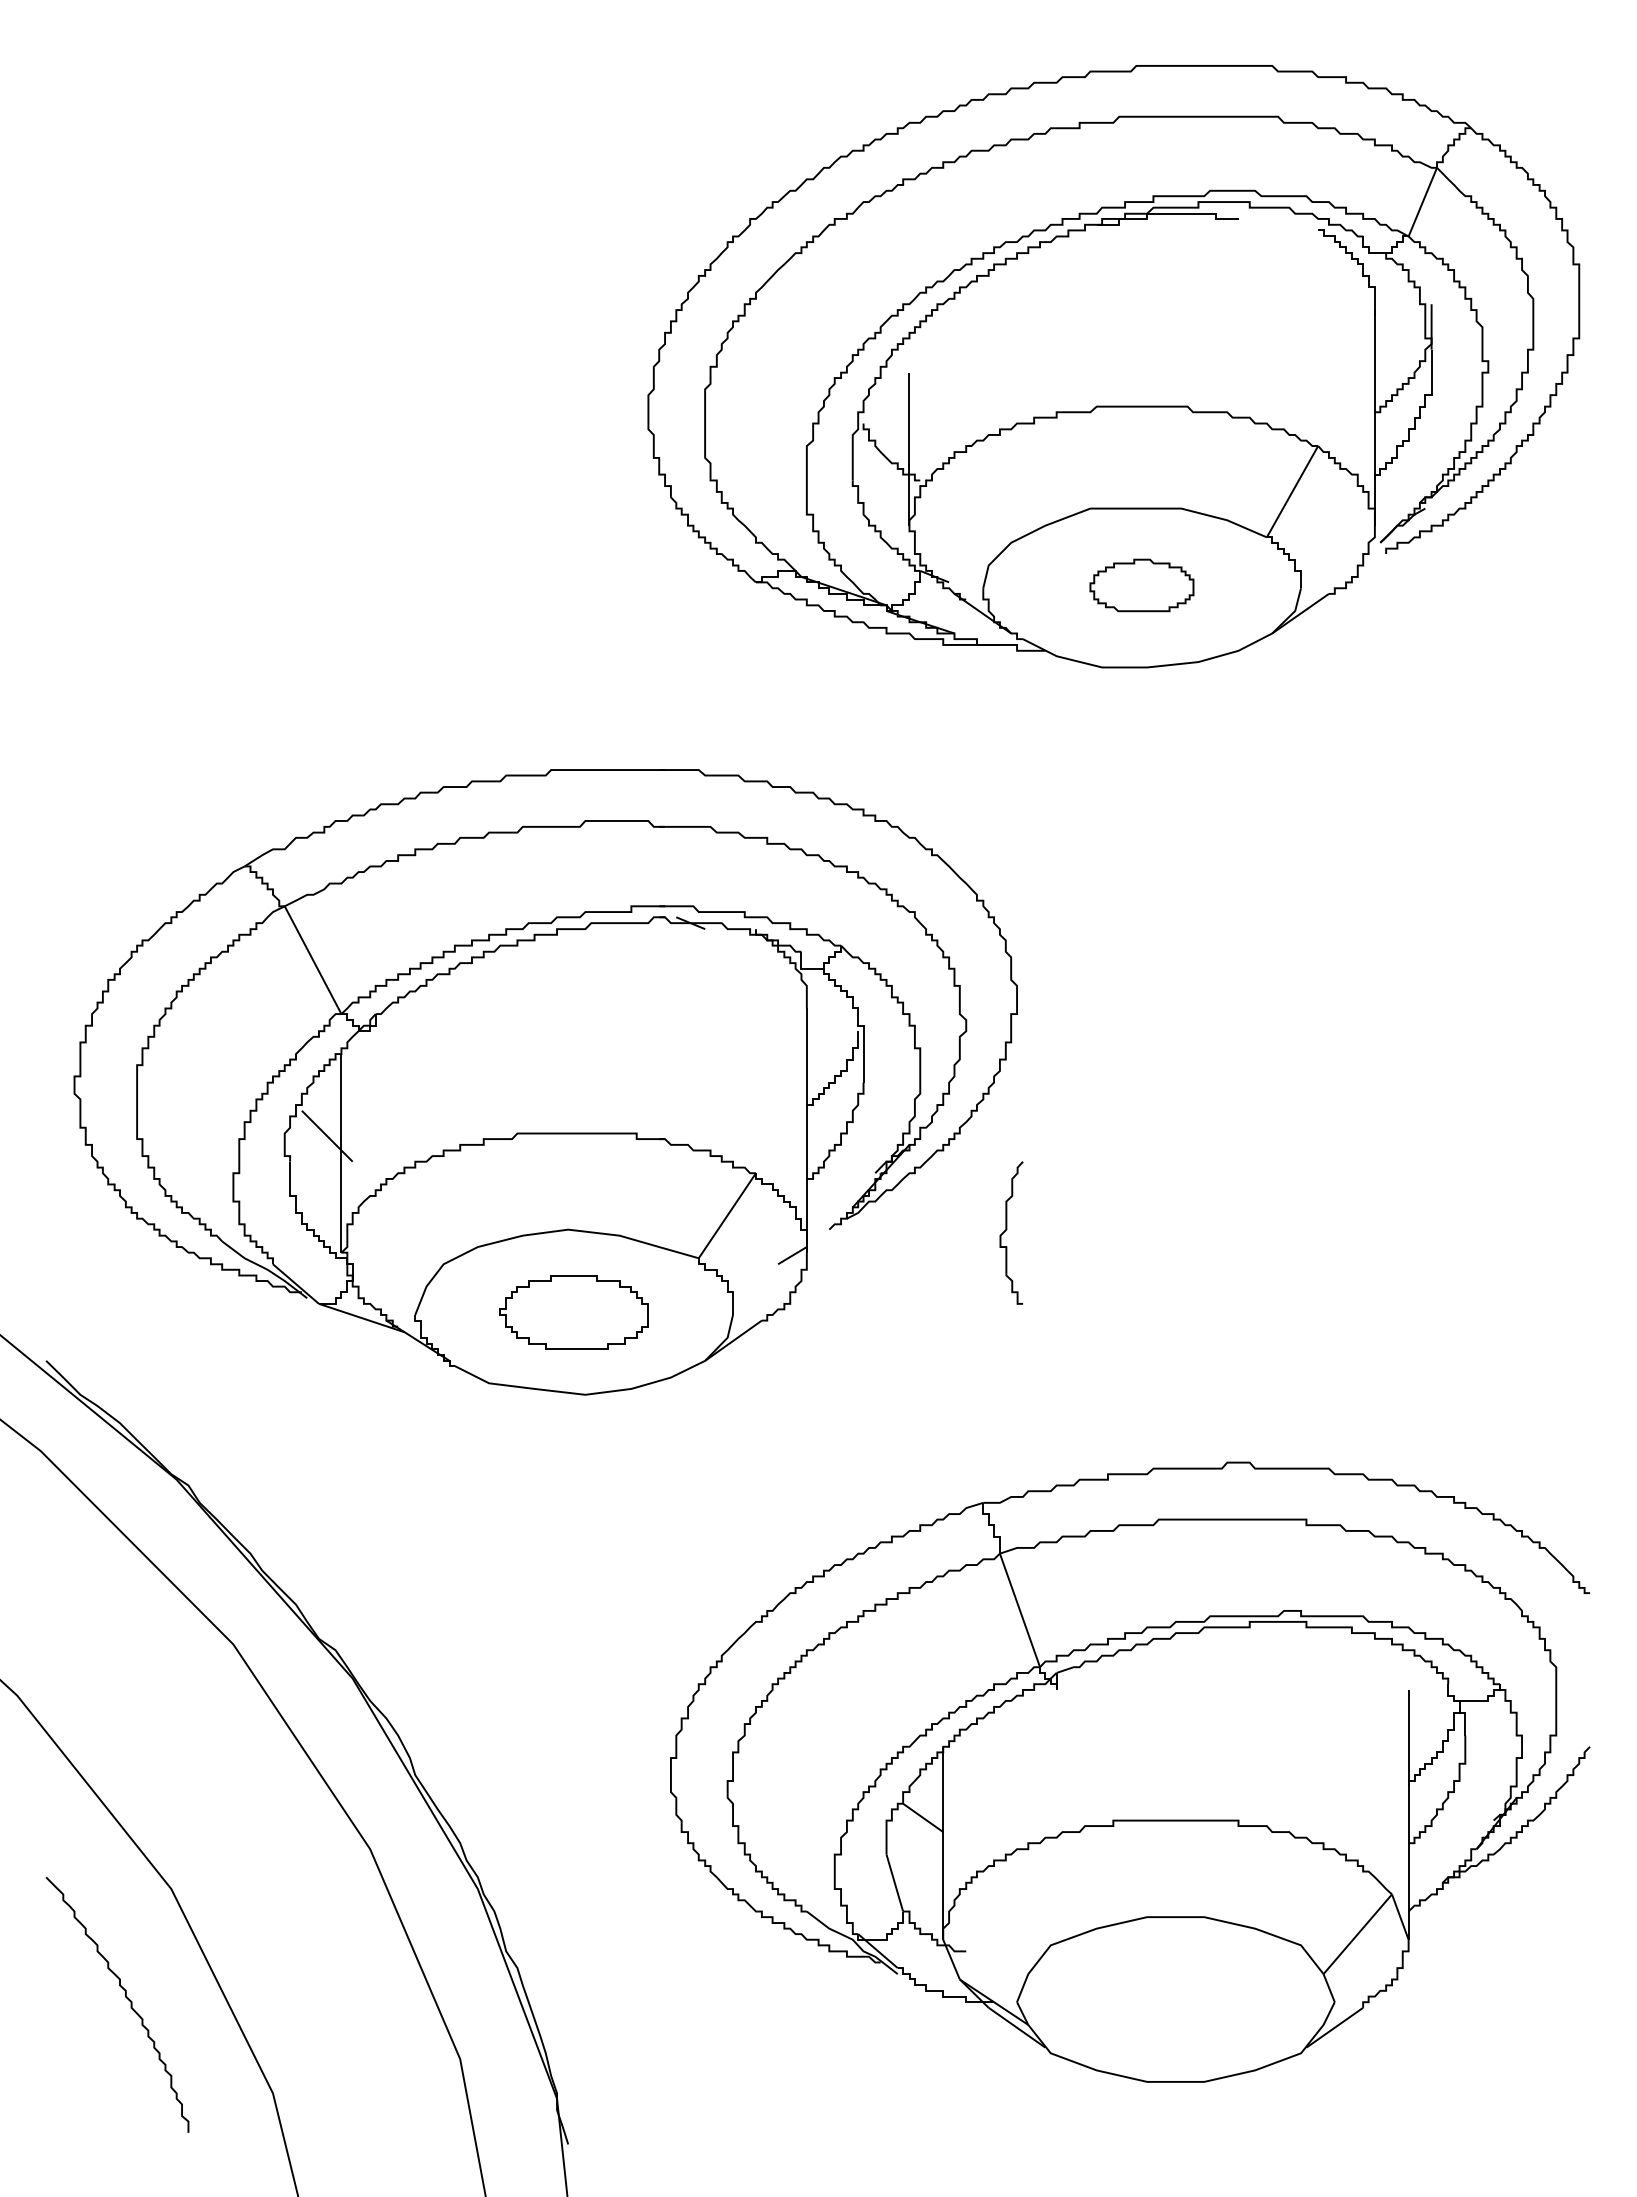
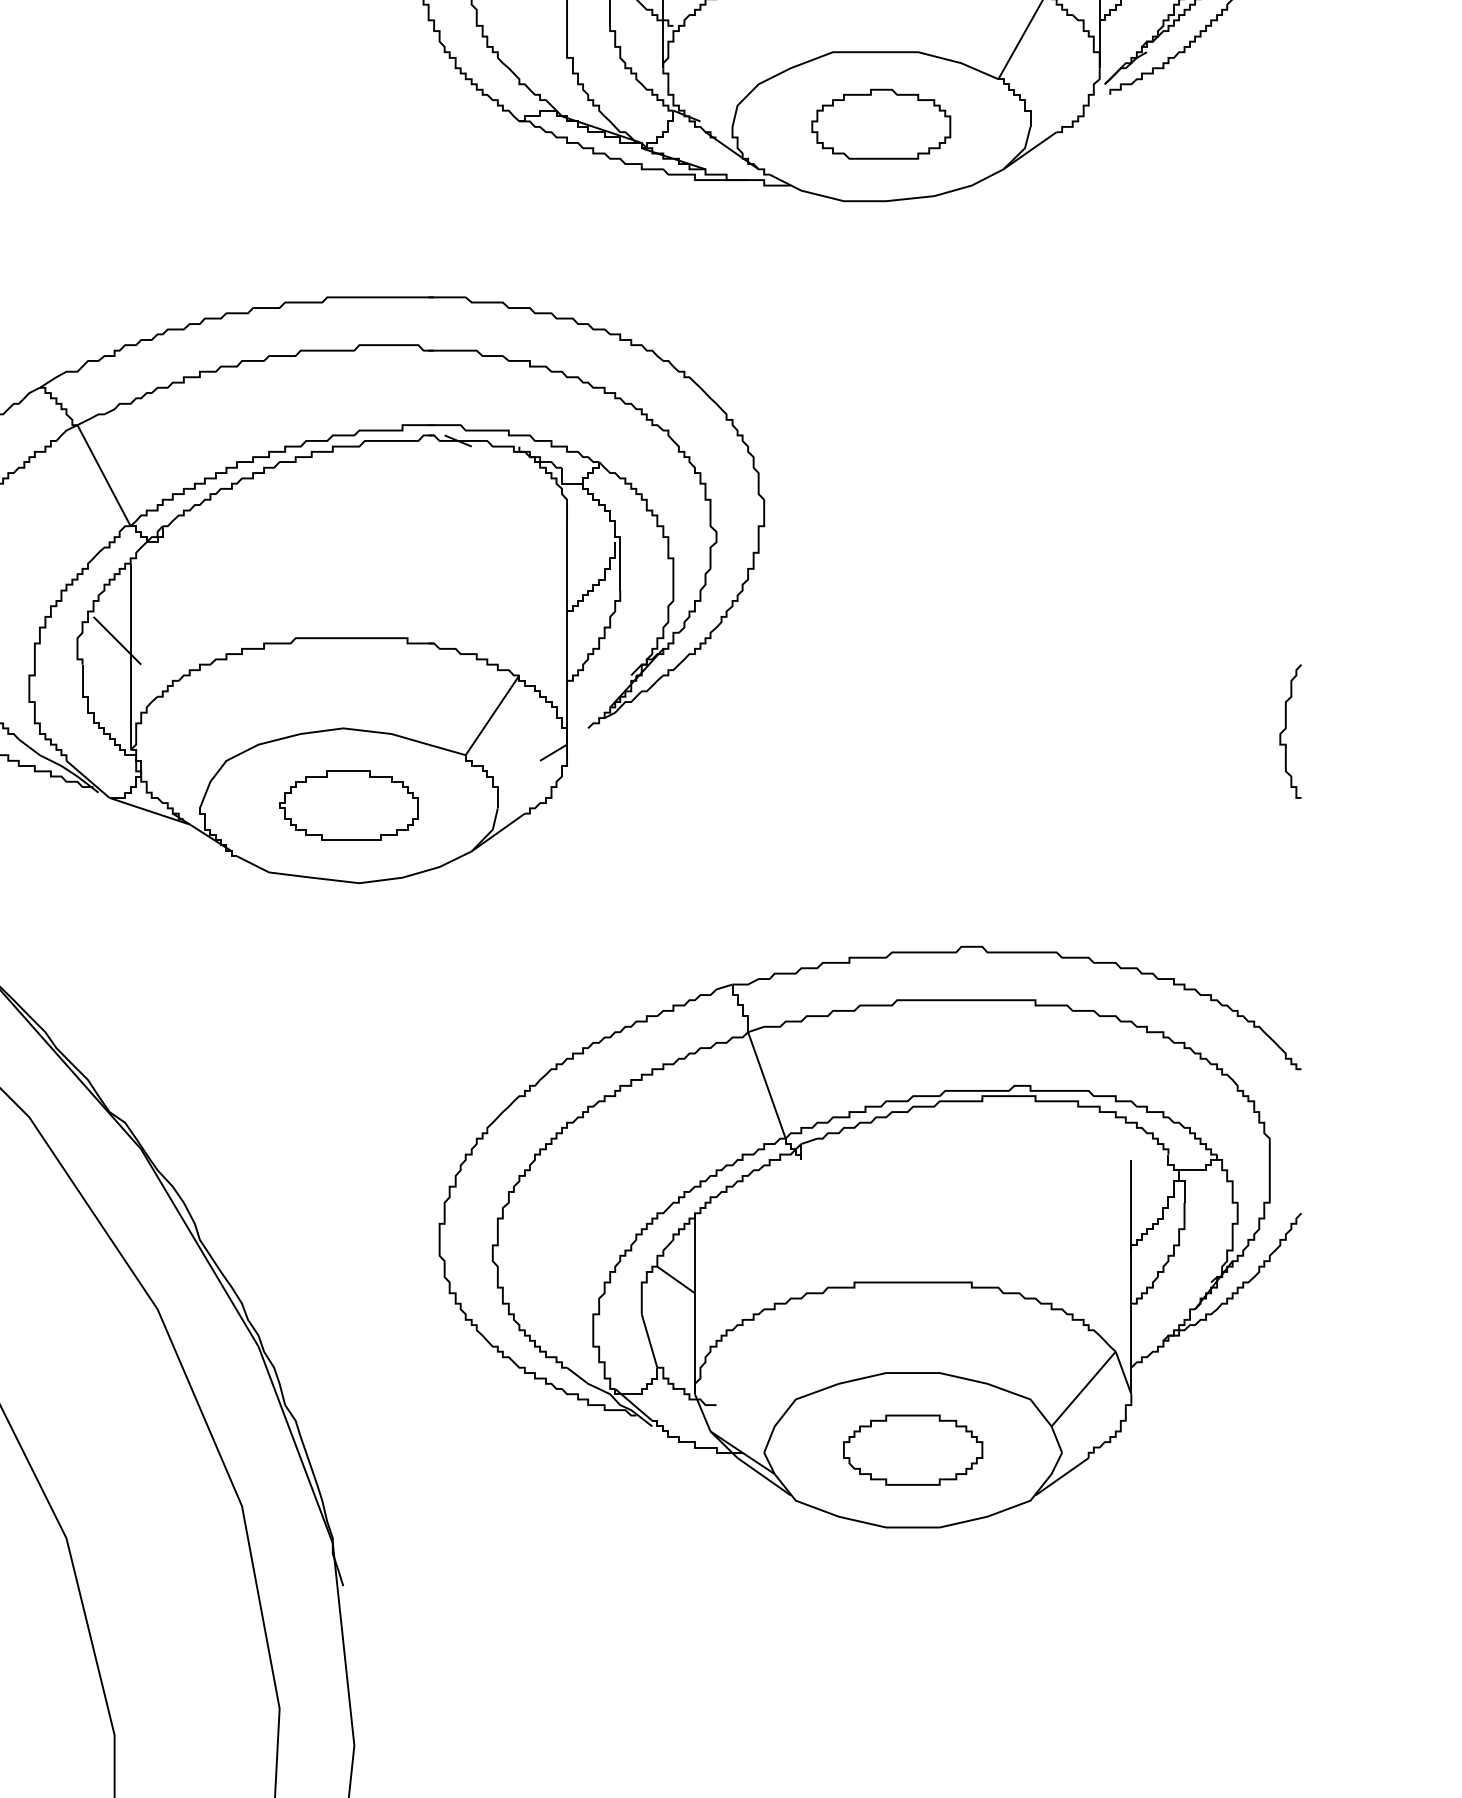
part: (1141, 585) -> (880, 124), size x1.43
curve: (1007, 1229) -> (1286, 728), moved
part: (1175, 1999) -> (912, 1450), added

